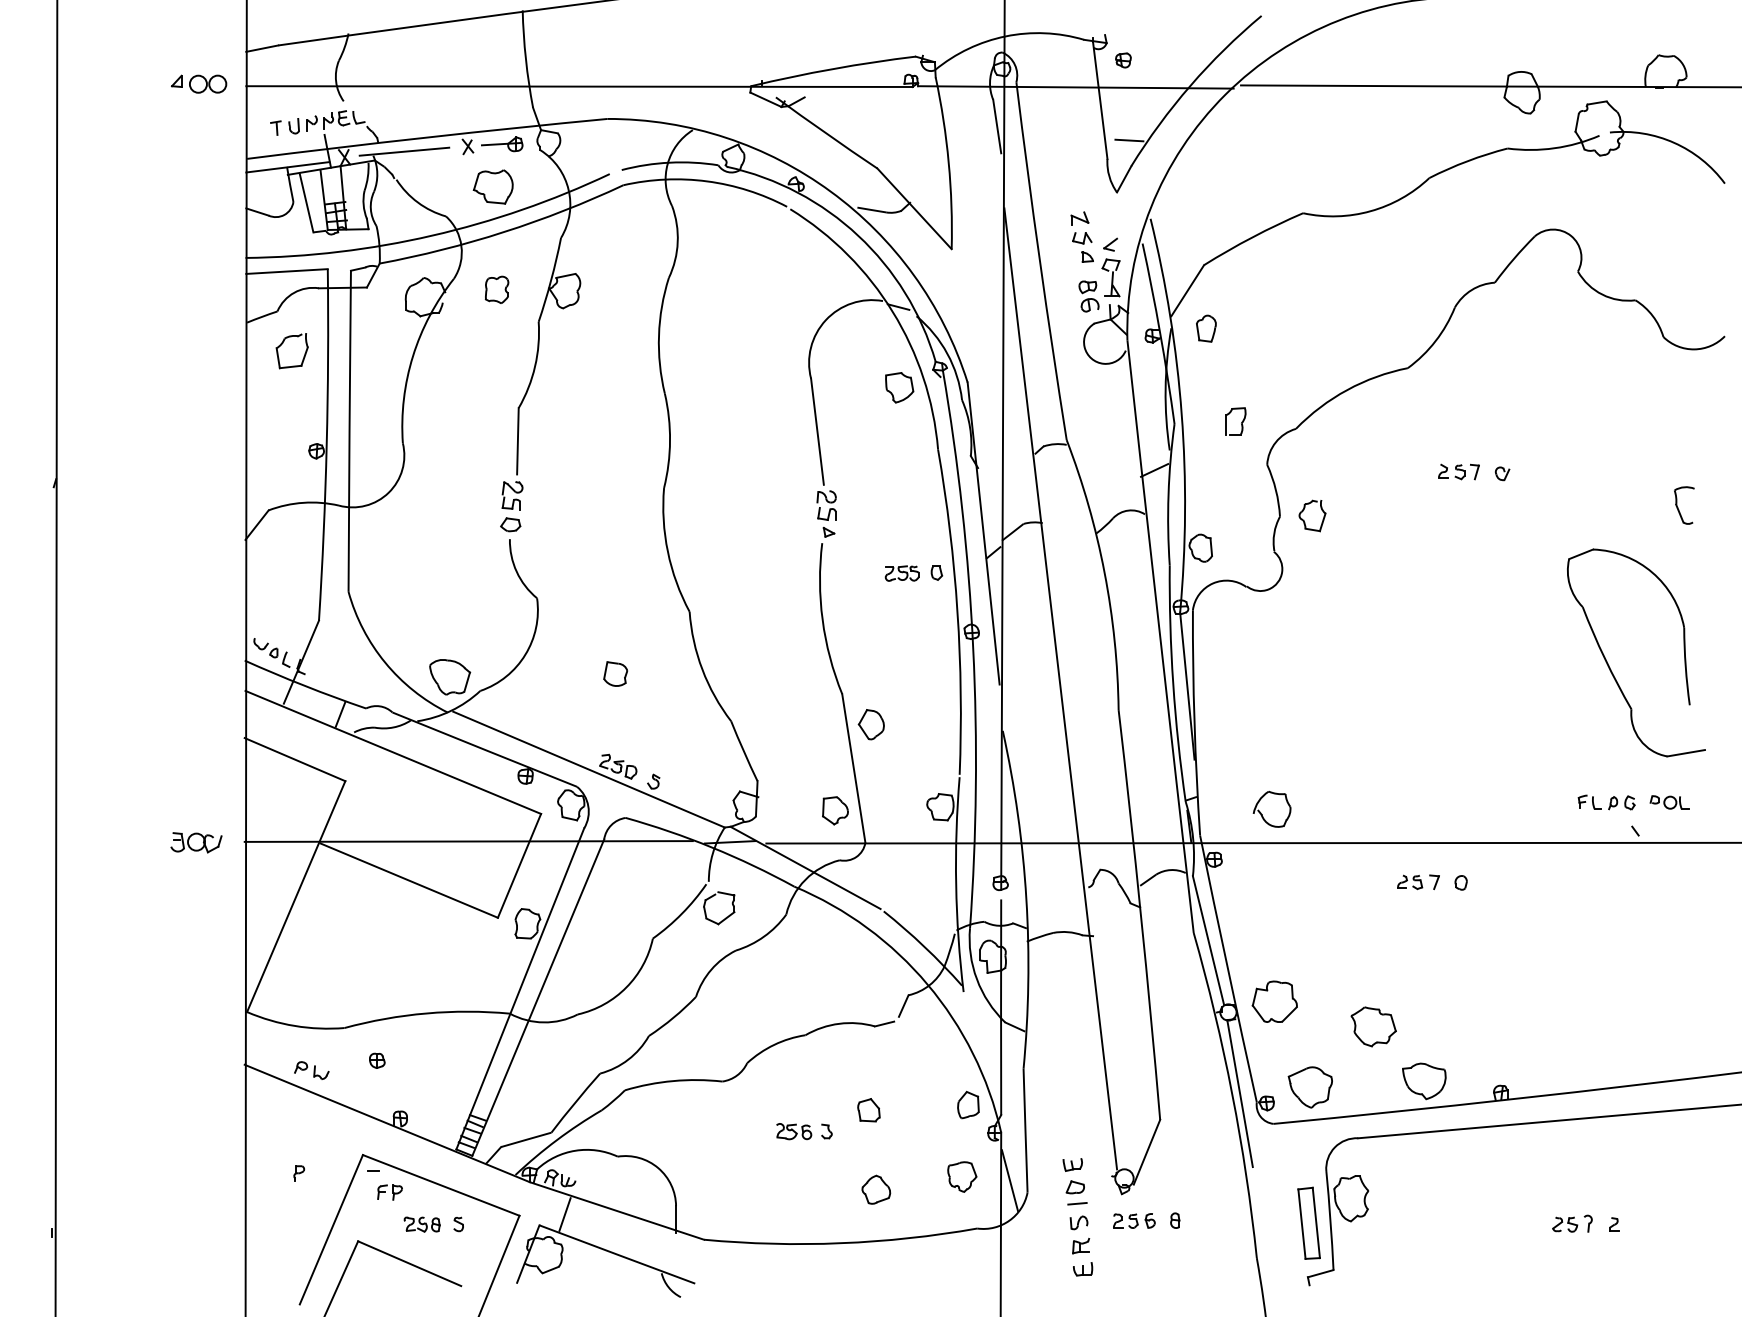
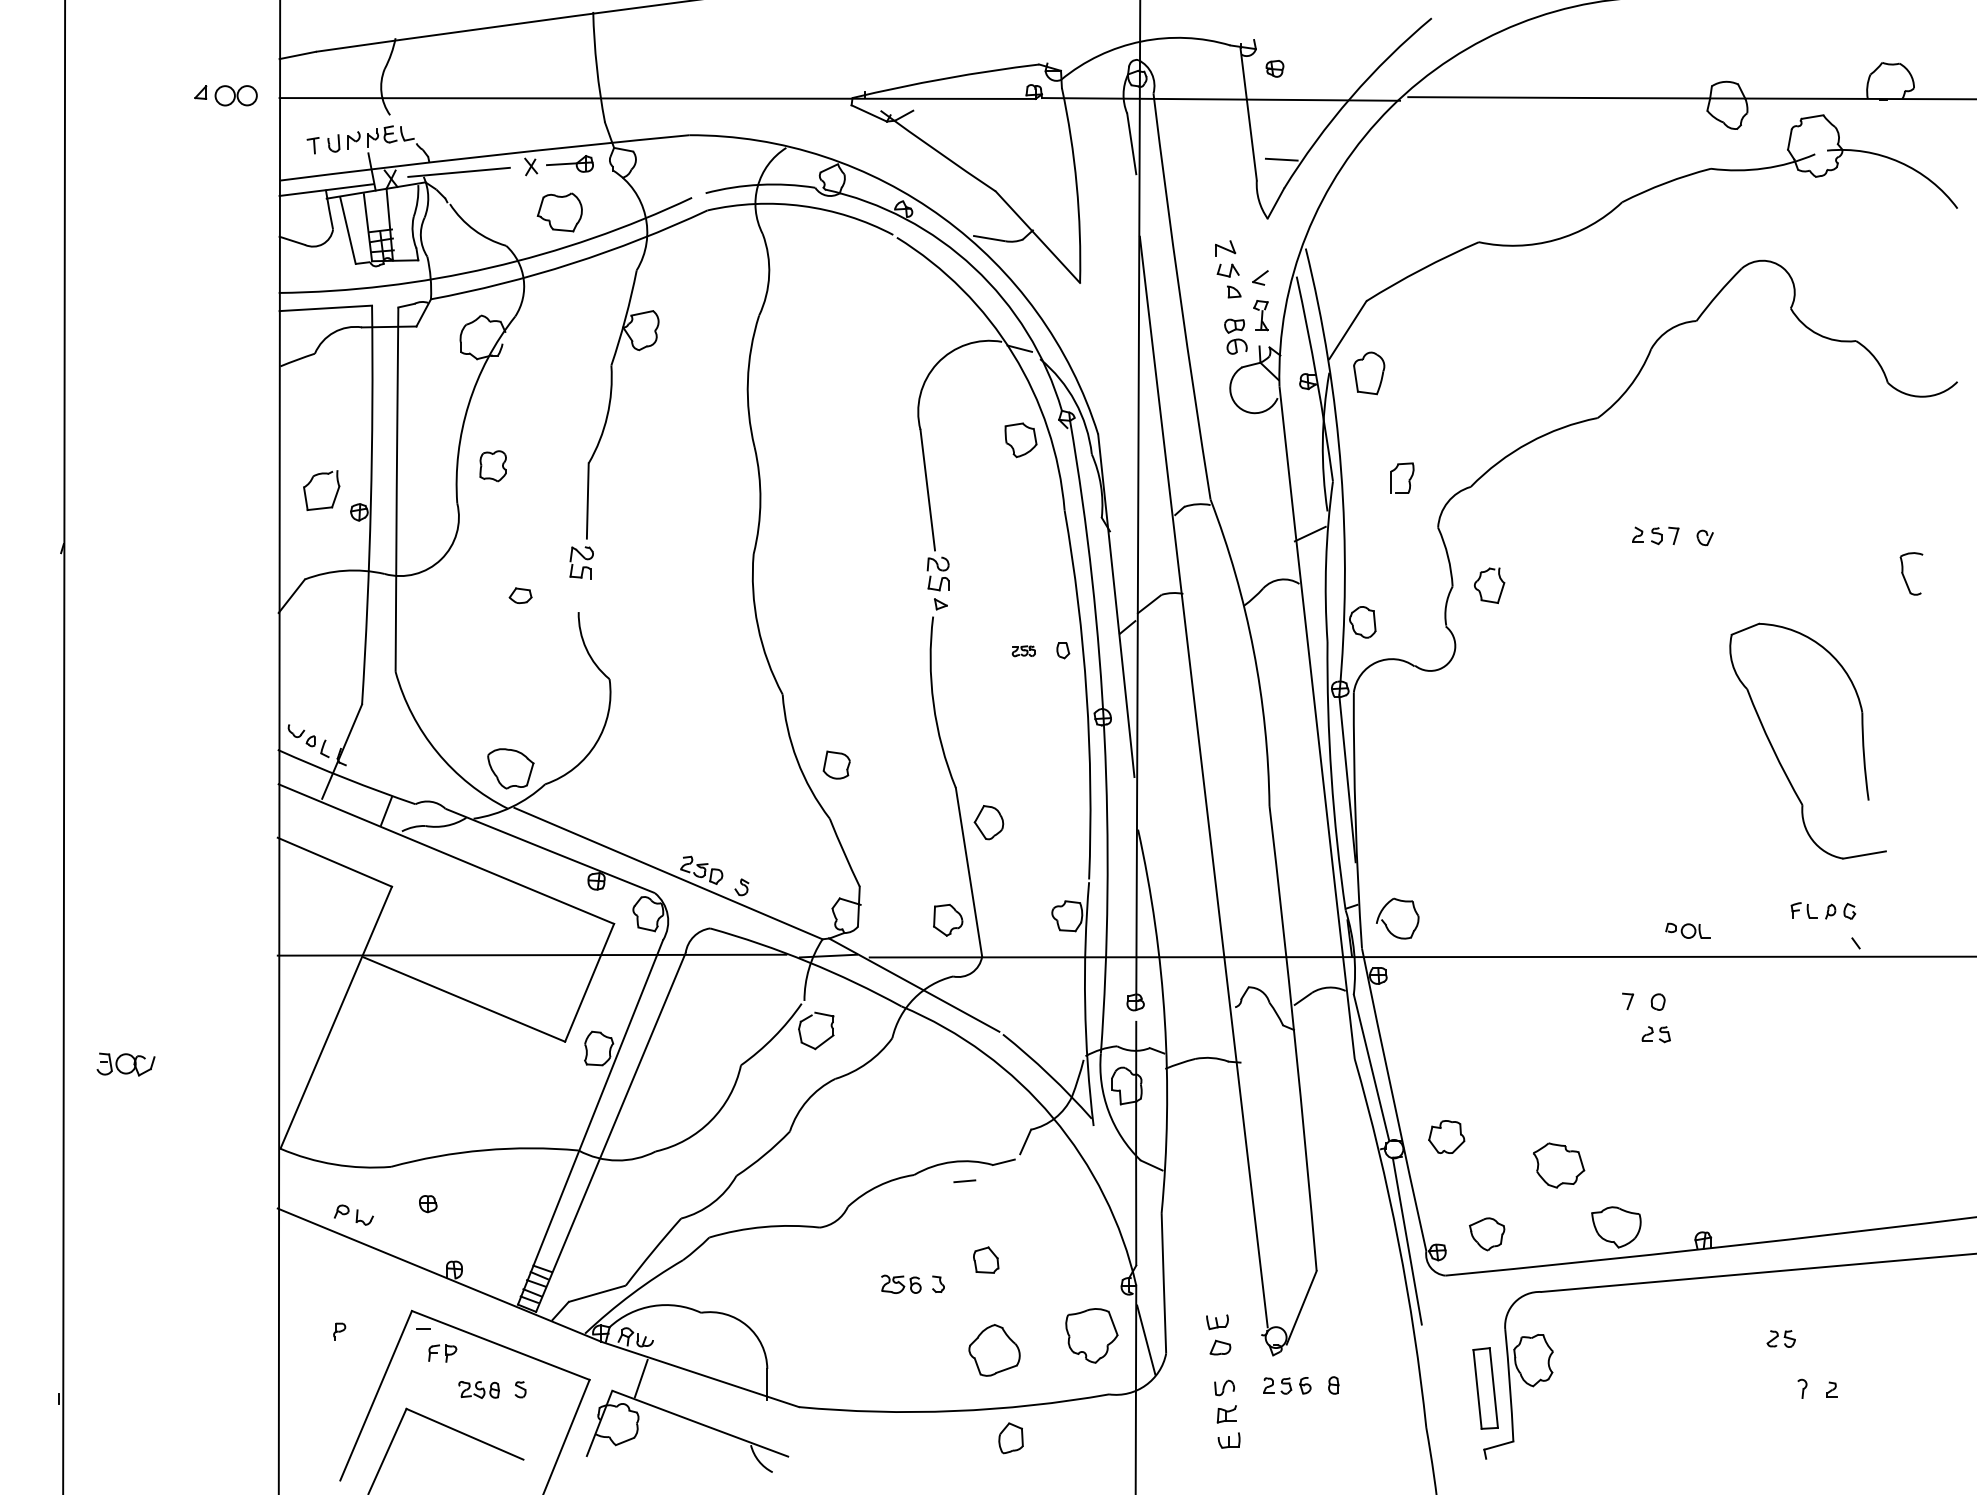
part: (1110, 277) -> (1260, 315), size x0.7
part: (496, 290) -> (492, 466), moved
part: (1205, 328) -> (1368, 372), size x1.4
part: (282, 344) -> (310, 483), moved
part: (510, 524) -> (520, 595), moved
part: (901, 573) -> (1023, 651), size x0.6
part: (1609, 665) -> (1777, 755), moved
part: (615, 673) -> (836, 764), moved
part: (1669, 802) -> (1687, 930), moved
part: (1262, 814) -> (1386, 924), moved
part: (196, 842) -> (125, 1064), moved
part: (1409, 882) -> (1655, 1034), moved
part: (1274, 1001) -> (1446, 1136), size x0.7
part: (1309, 1087) -> (1486, 1234), size x0.7
part: (967, 1105) -> (1010, 1438), moved
part: (962, 1176) -> (1092, 1335), size x1.6
part: (876, 1189) -> (994, 1350), size x1.6
line: (1077, 1203) -> (964, 1181), moved
part: (1564, 1224) -> (1780, 1338), moved

